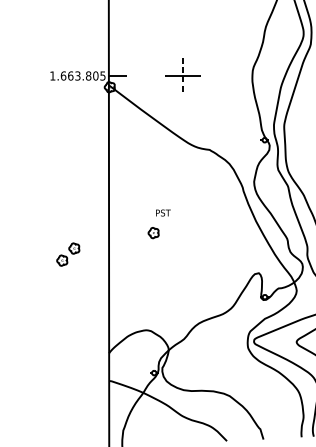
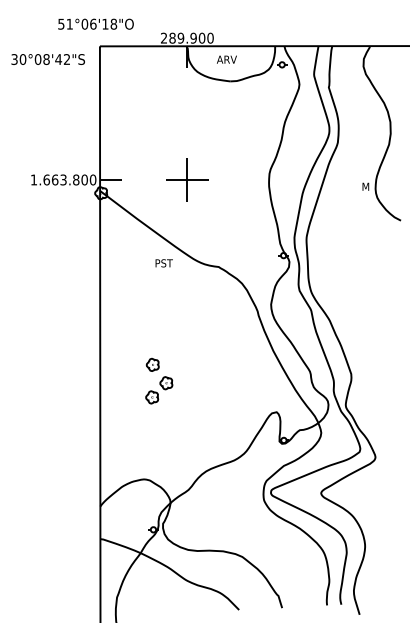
text: (102, 75) -> (92, 179), 1.663.805 -> 1.663.800
line: (183, 76) -> (187, 180), dashed -> solid
text: (162, 213) -> (163, 263), moved
part: (68, 254) -> (159, 390), moved

